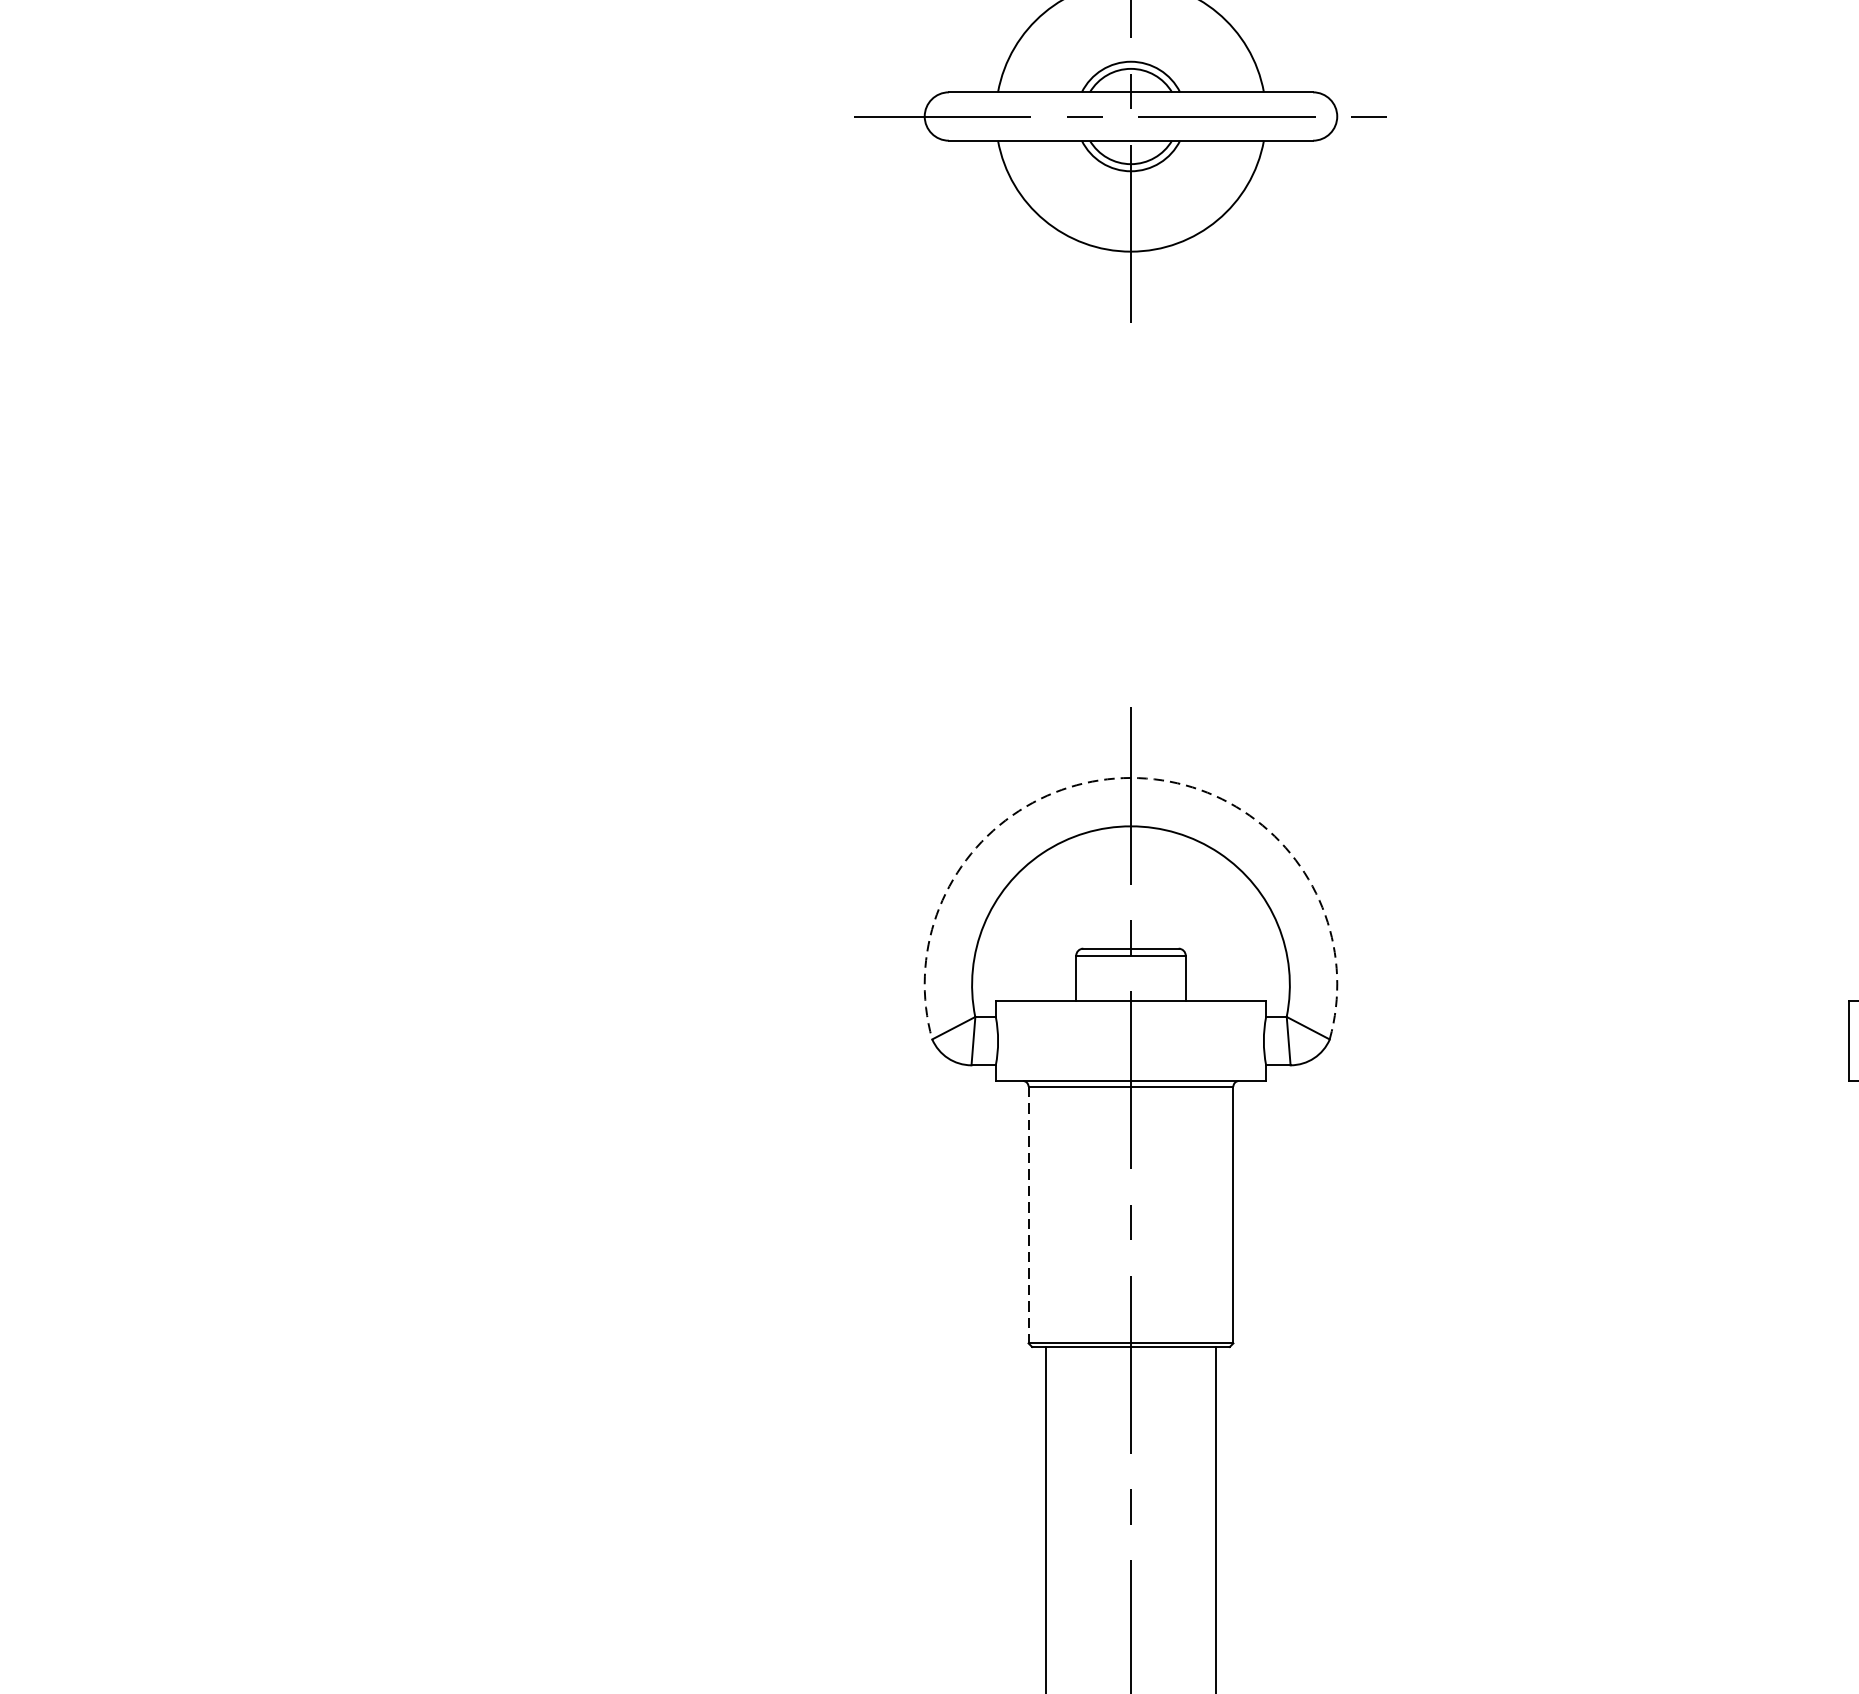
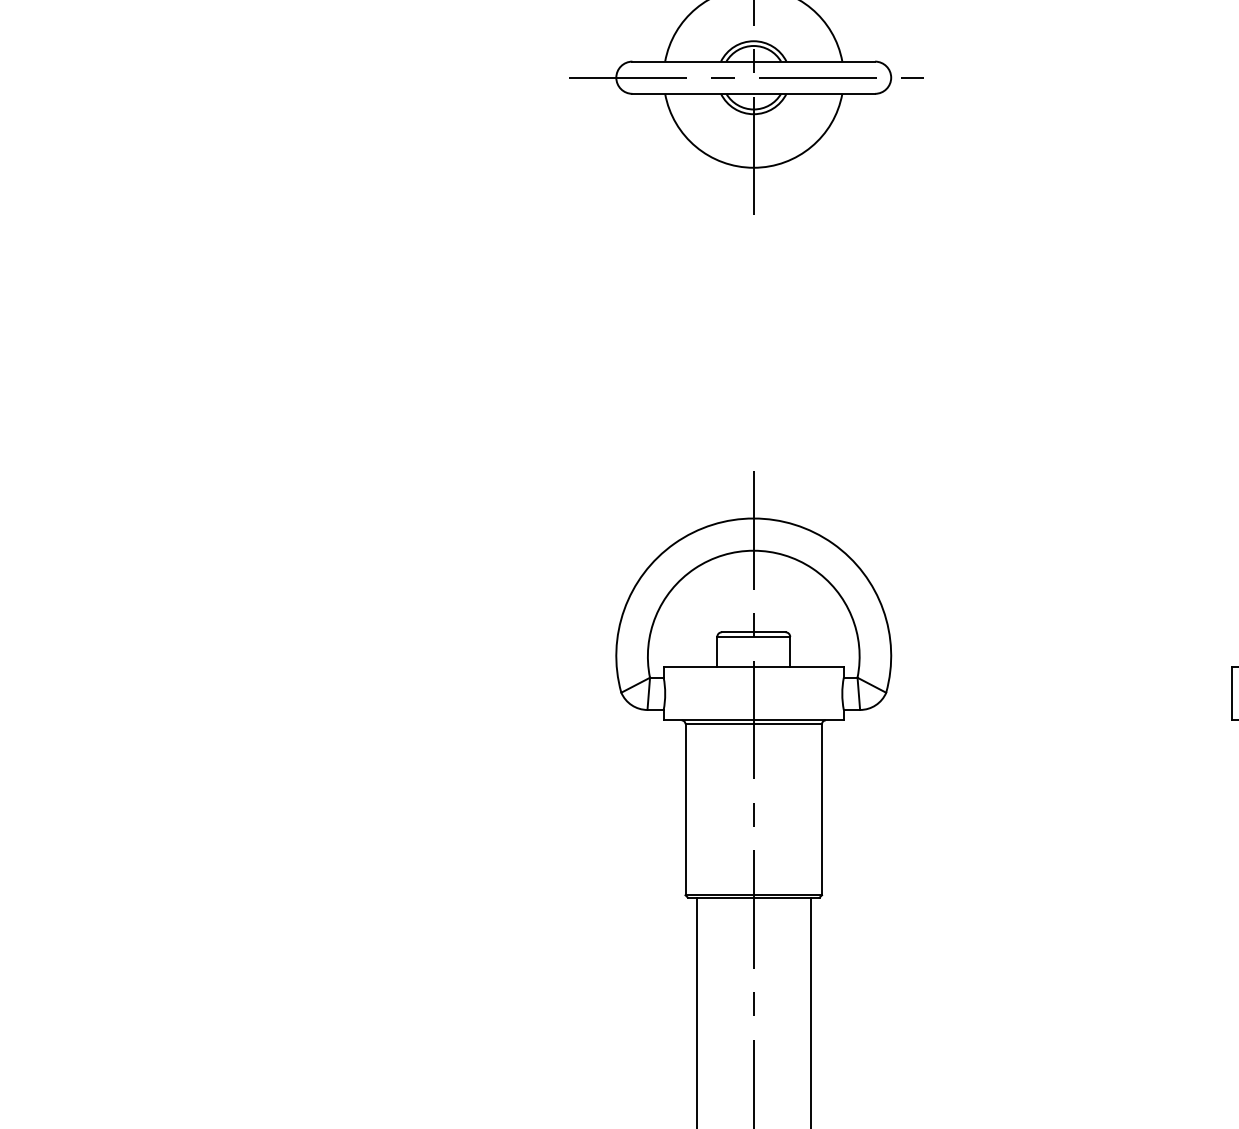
arc: (1130, 777) -> (753, 518), dashed -> solid
line: (1028, 1214) -> (685, 809), dashed -> solid

